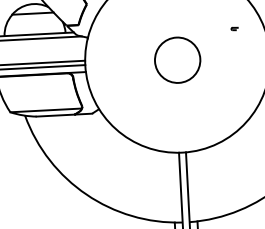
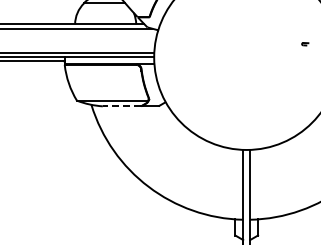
part: (234, 29) -> (305, 44), moved
circle: (177, 59) -> (246, 56), removed
line: (55, 115) -> (121, 106), solid -> dashed

